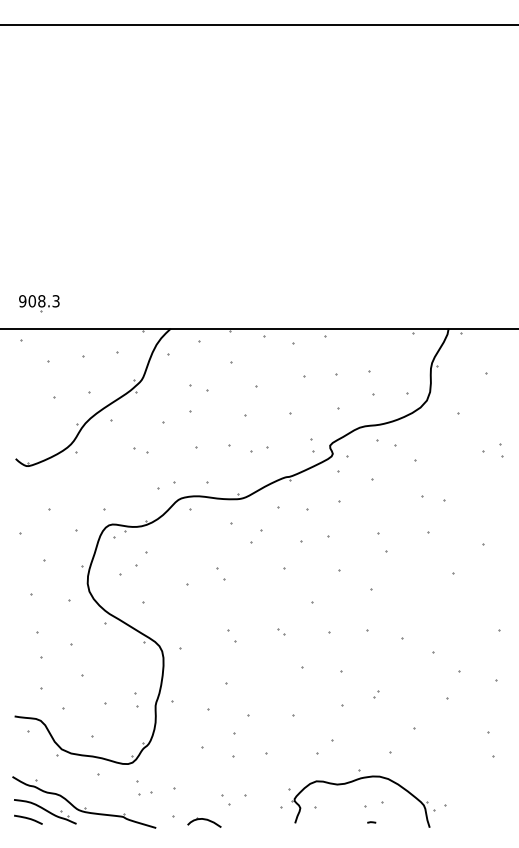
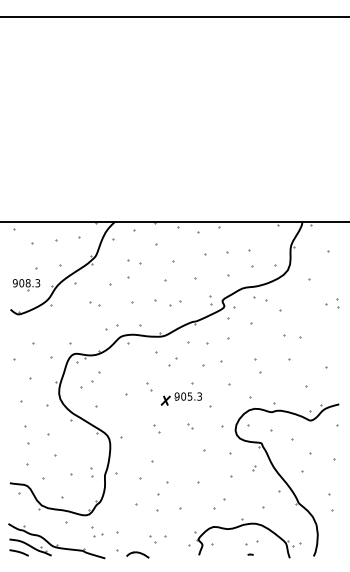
part: (39, 304) -> (26, 285), moved
part: (267, 590) -> (180, 398), added
part: (424, 710) -> (286, 479), added

